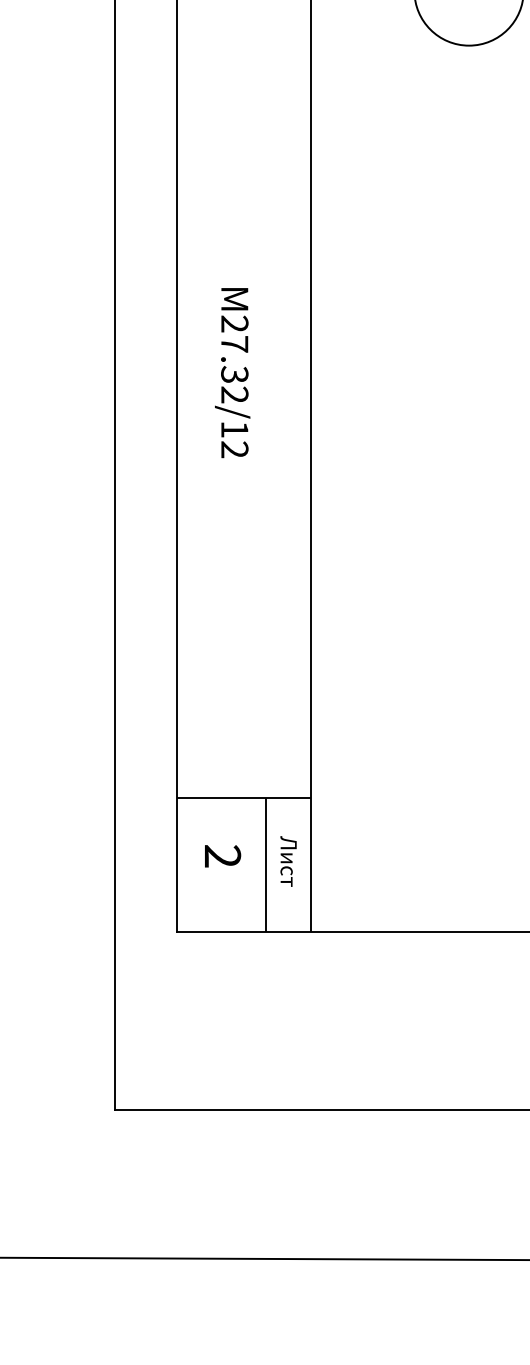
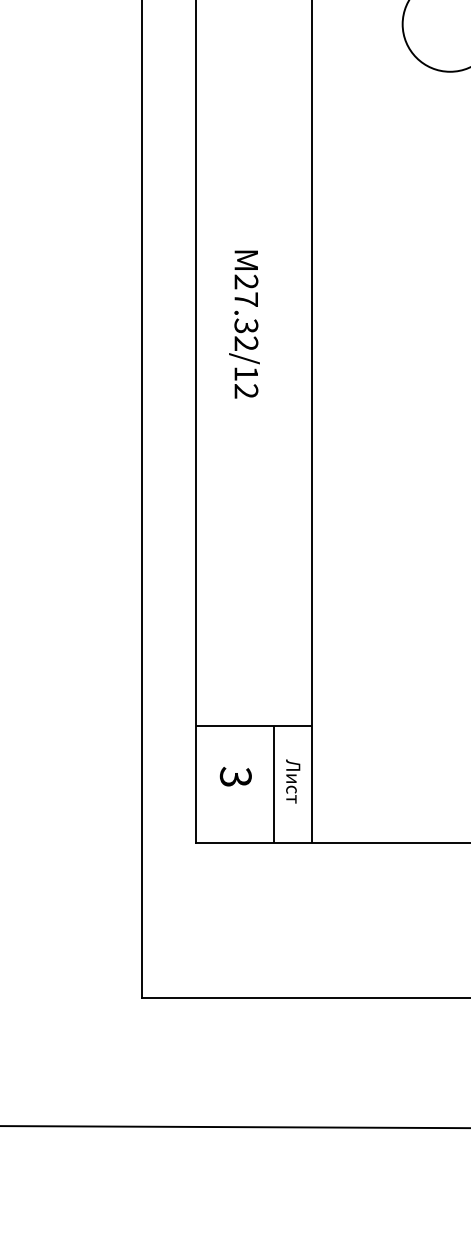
text: (232, 372) -> (244, 324), moved
text: (222, 855) -> (235, 776), 2 -> 3

